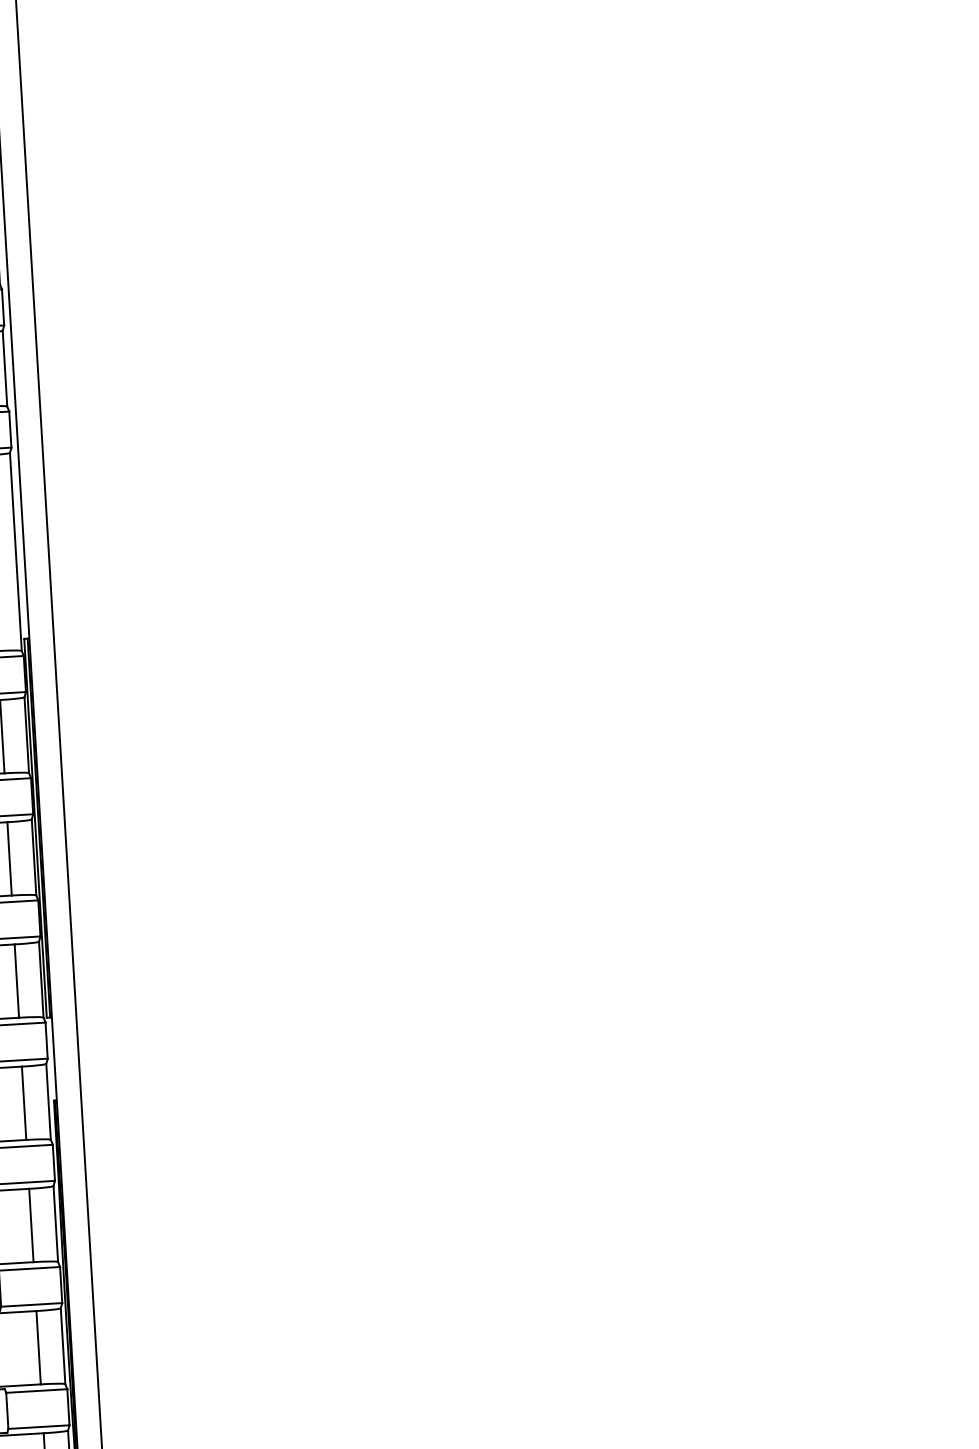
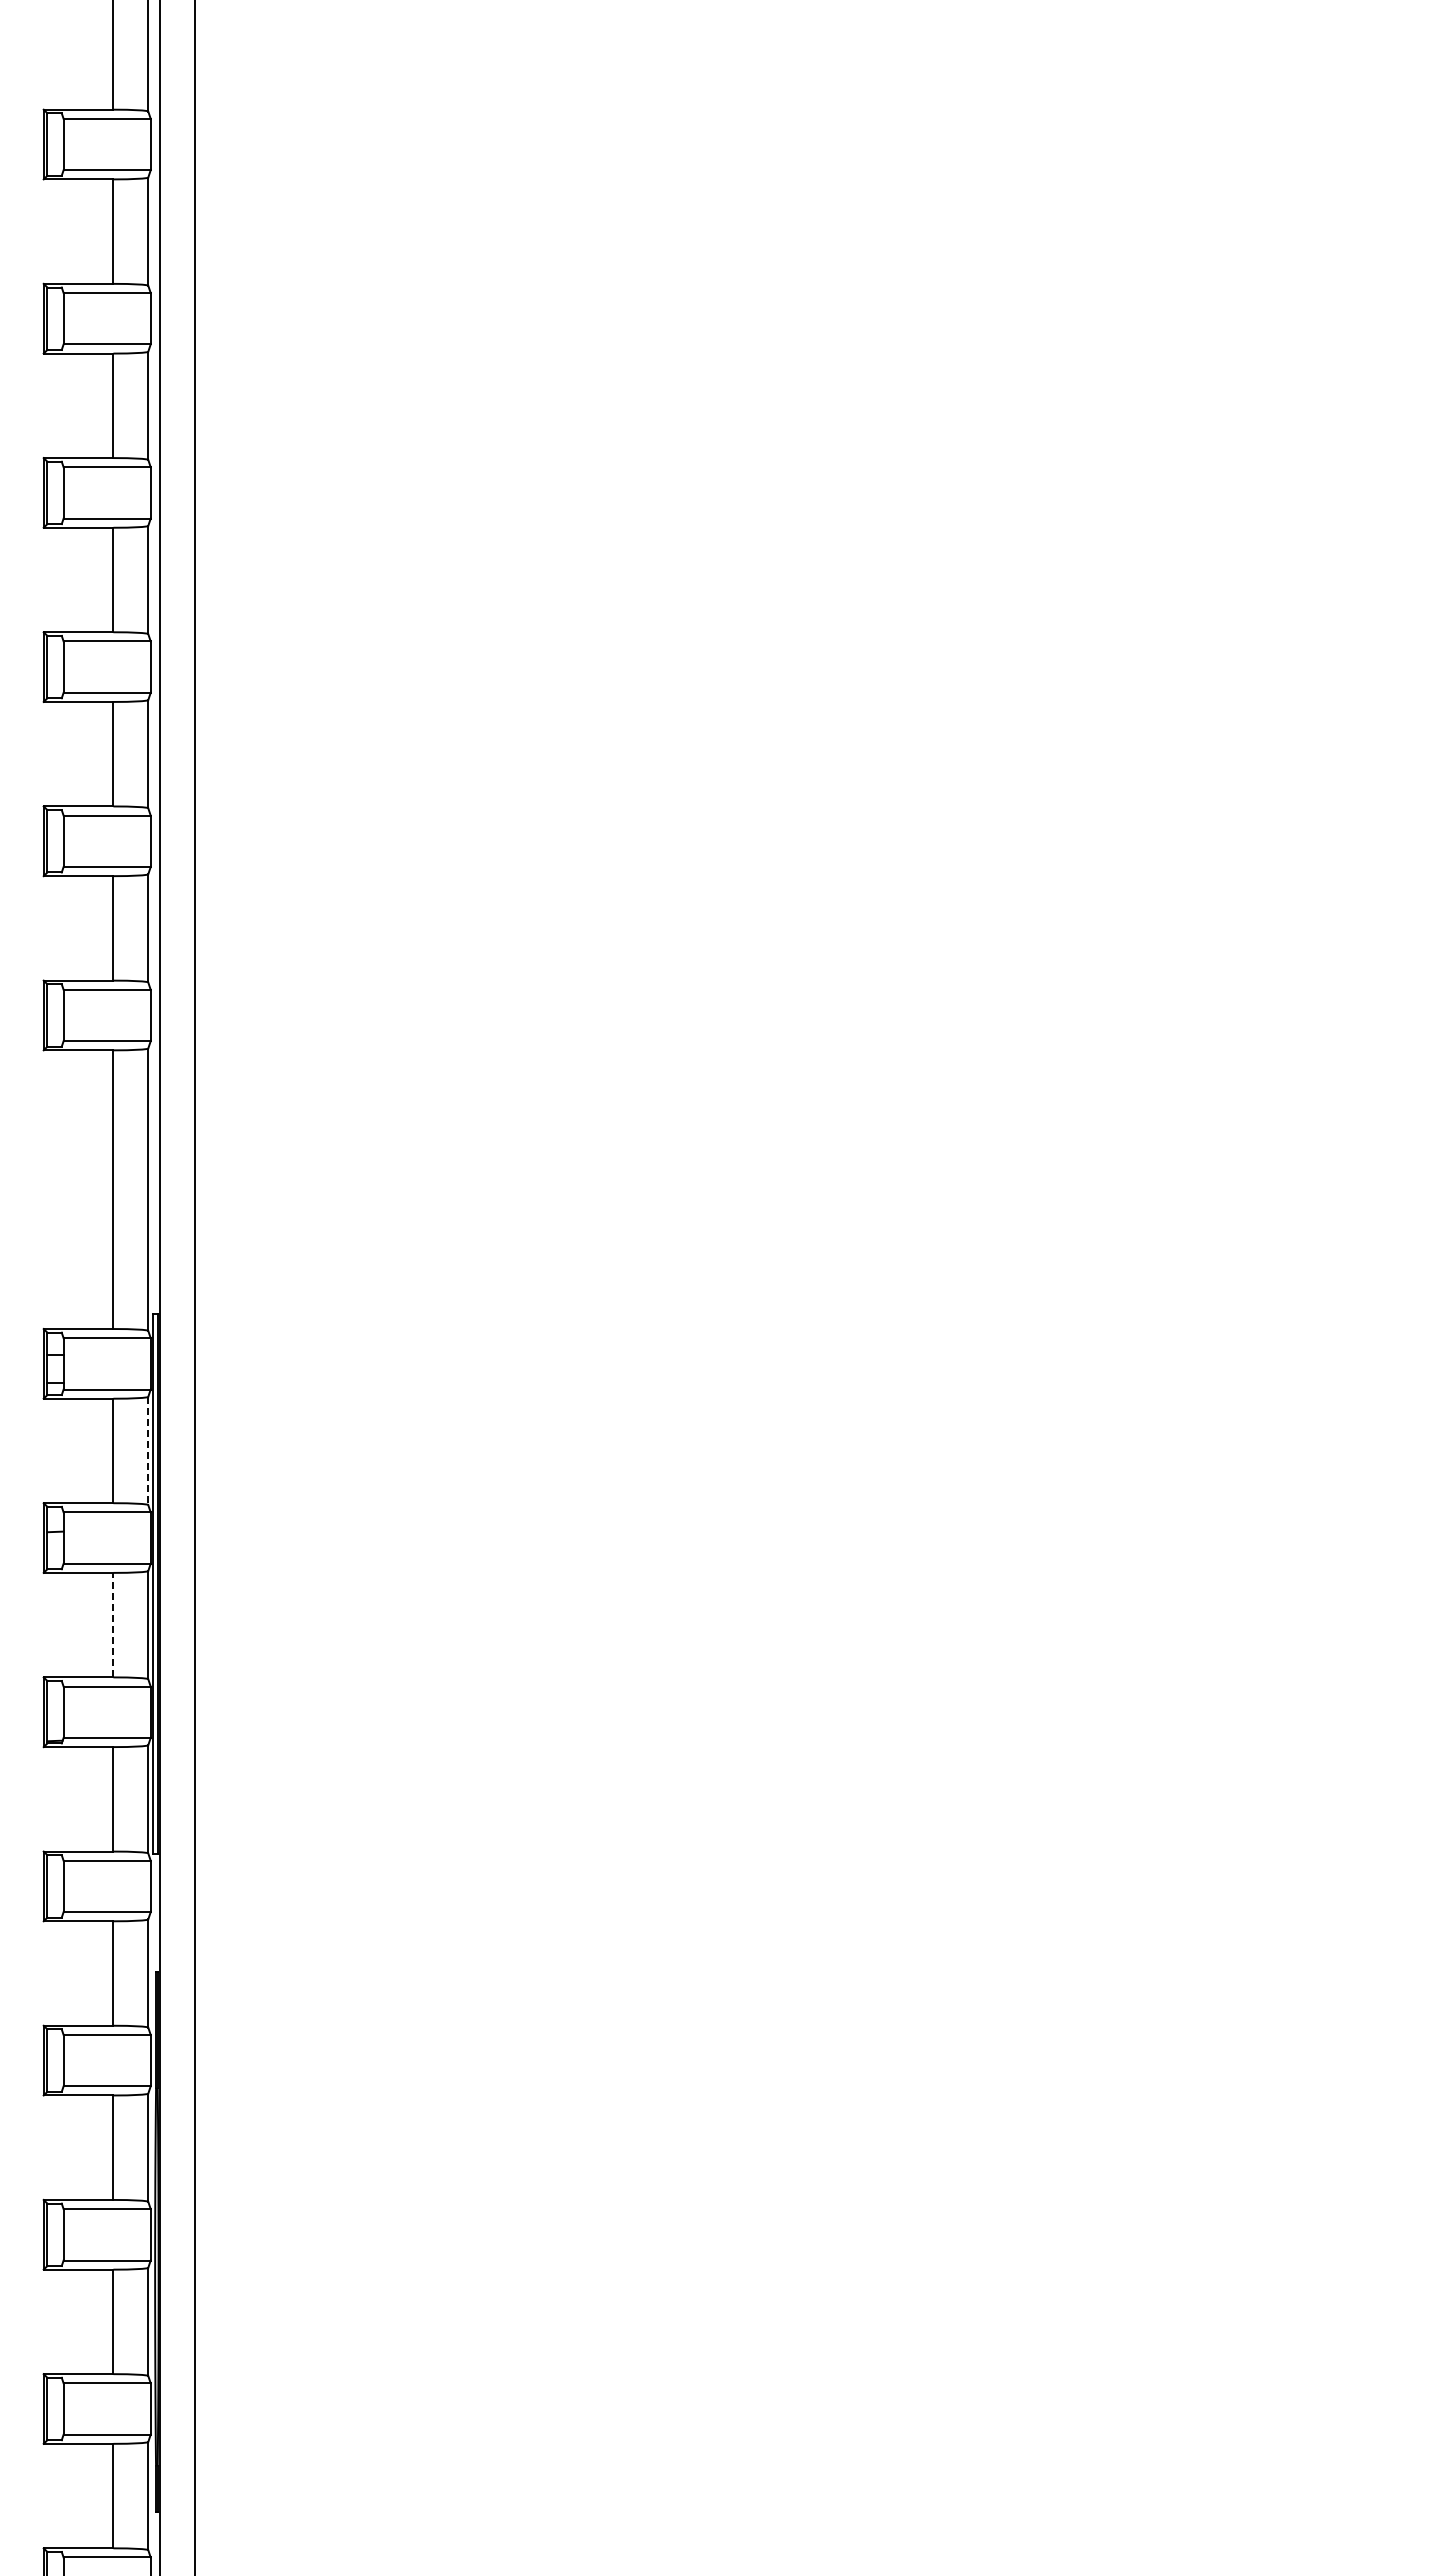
line: (26, 735) -> (148, 1451), solid -> dashed
line: (9, 858) -> (113, 1624), solid -> dashed

